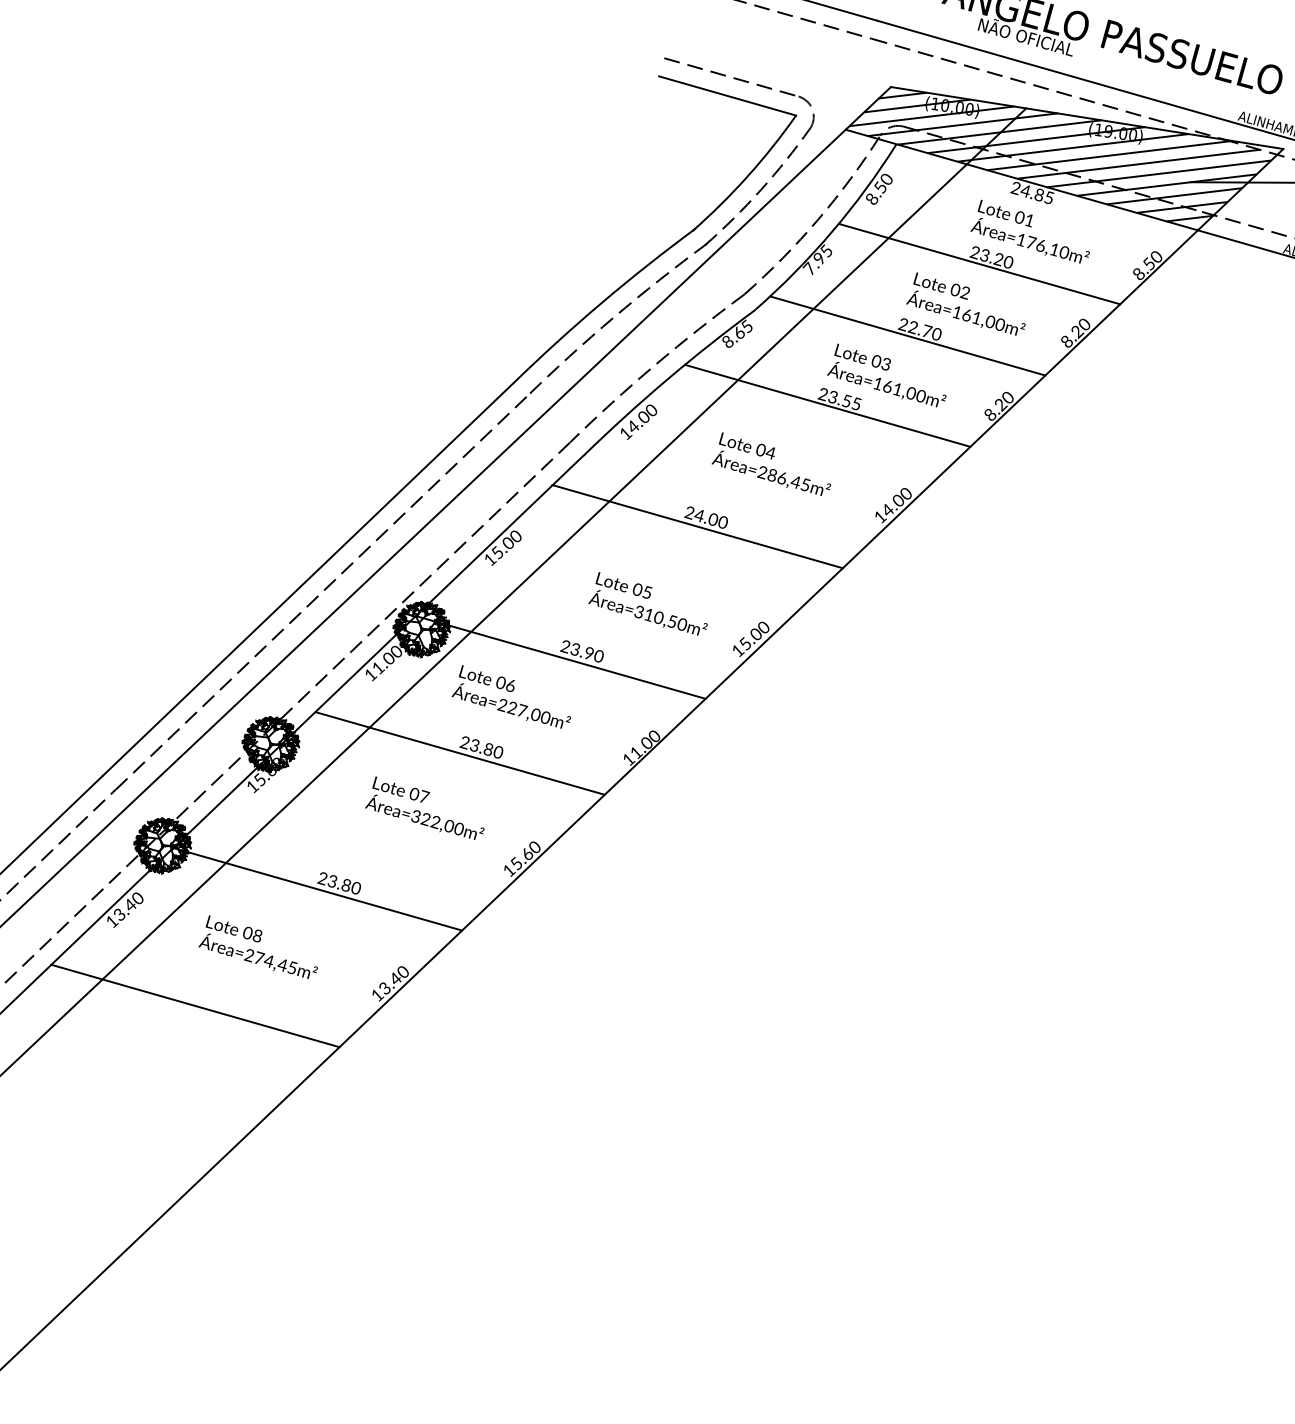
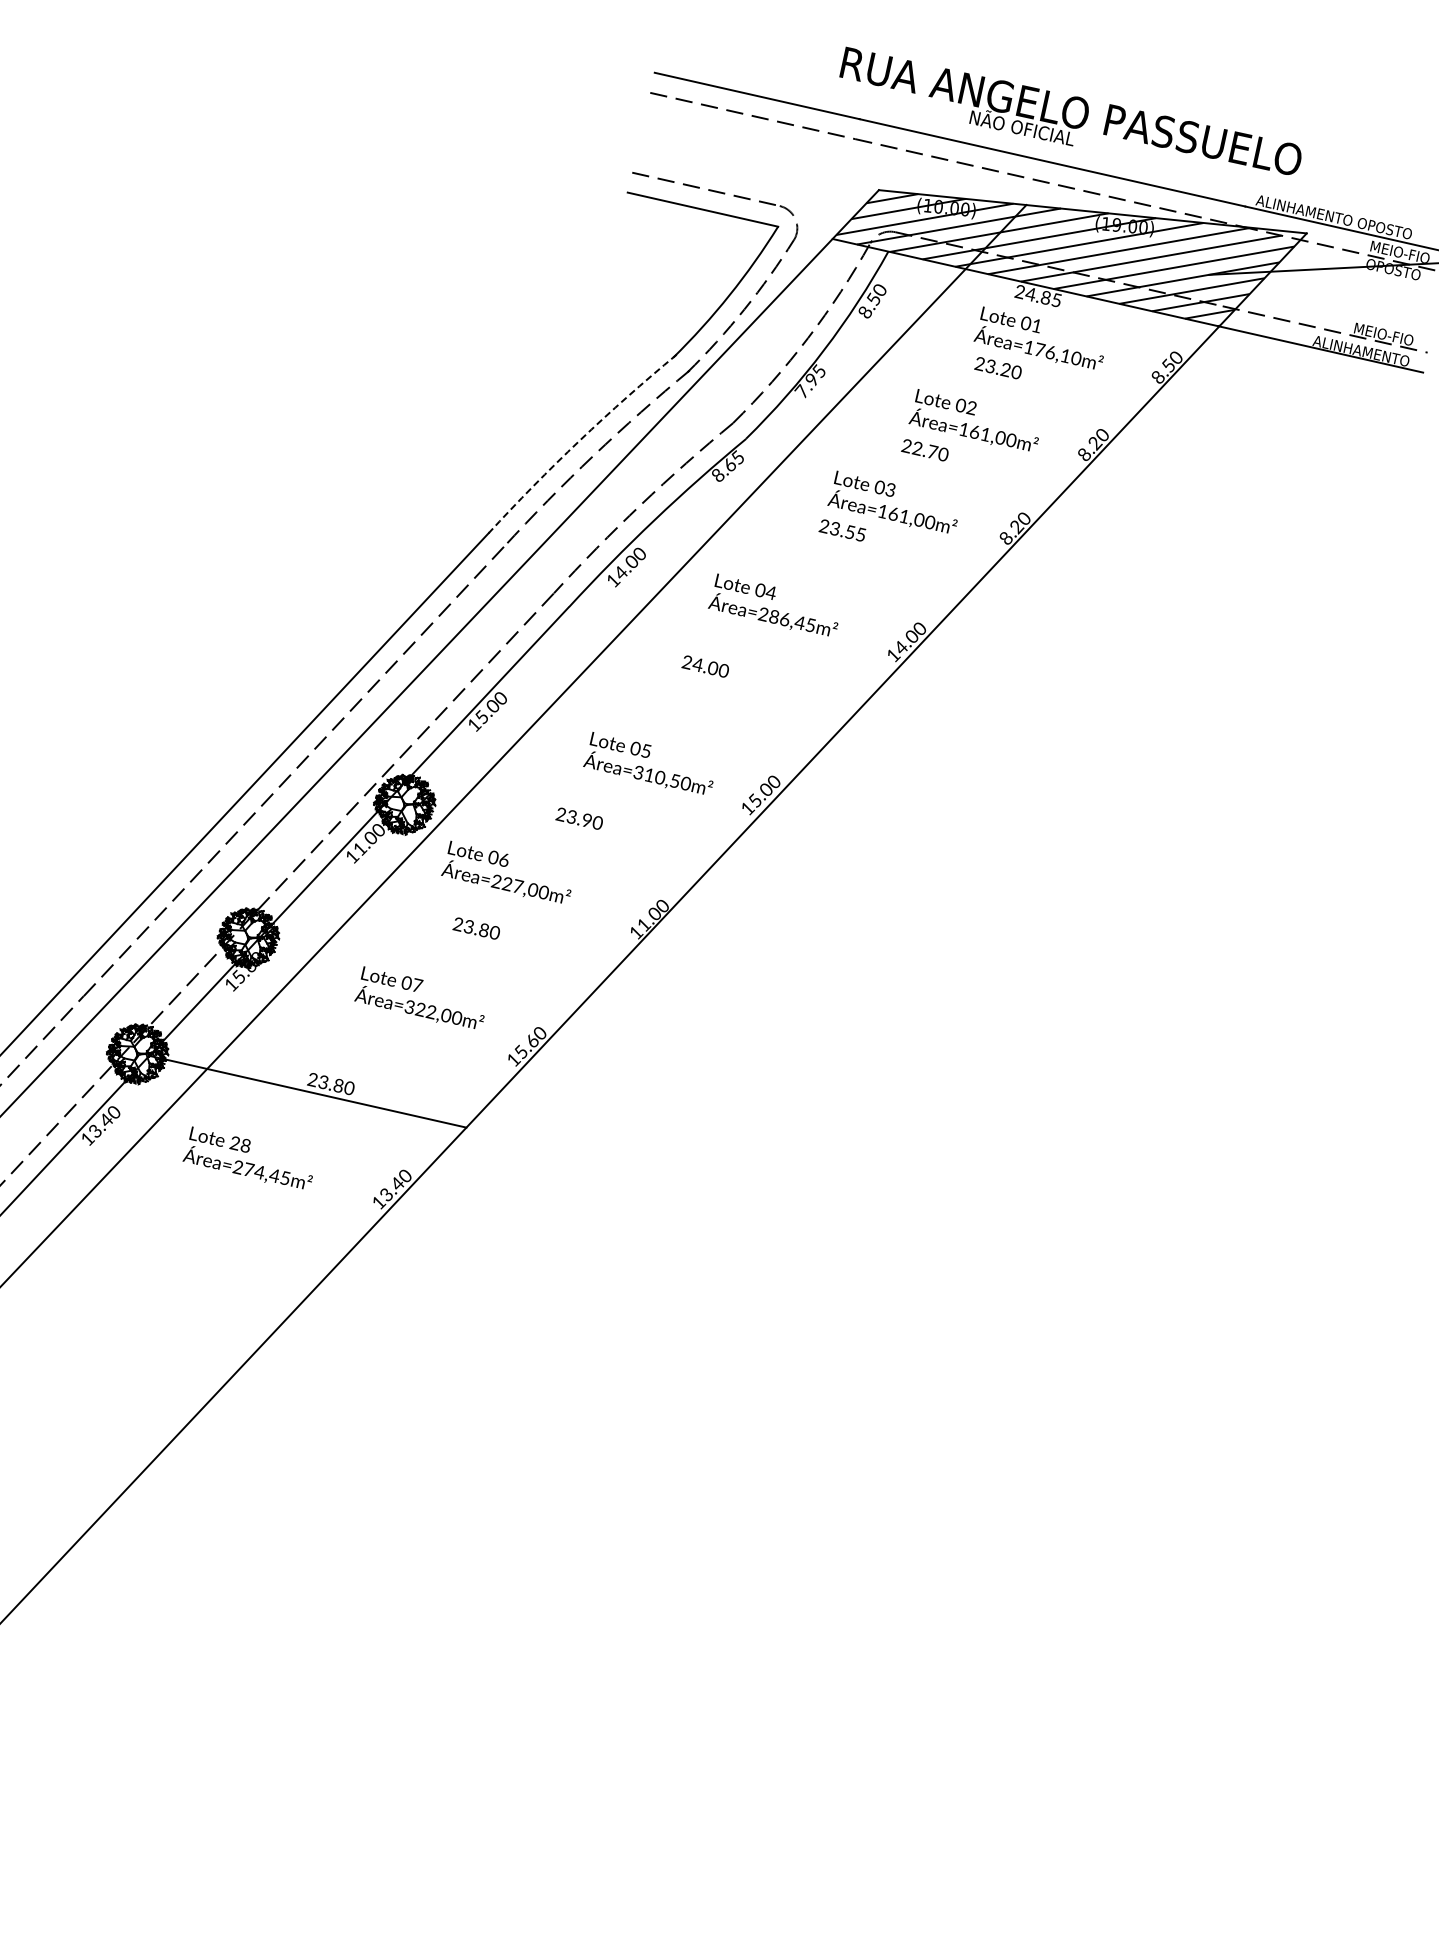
line: (979, 264) -> (985, 376), removed
arc: (601, 302) -> (579, 440), solid -> dashed
line: (908, 335) -> (912, 457), removed
line: (827, 405) -> (829, 538), removed
line: (697, 526) -> (696, 676), removed
line: (560, 657) -> (556, 826), removed
line: (460, 753) -> (453, 936), removed
text: (247, 933) -> (234, 1143), 08 -> 28
line: (195, 1006) -> (182, 1225), removed

